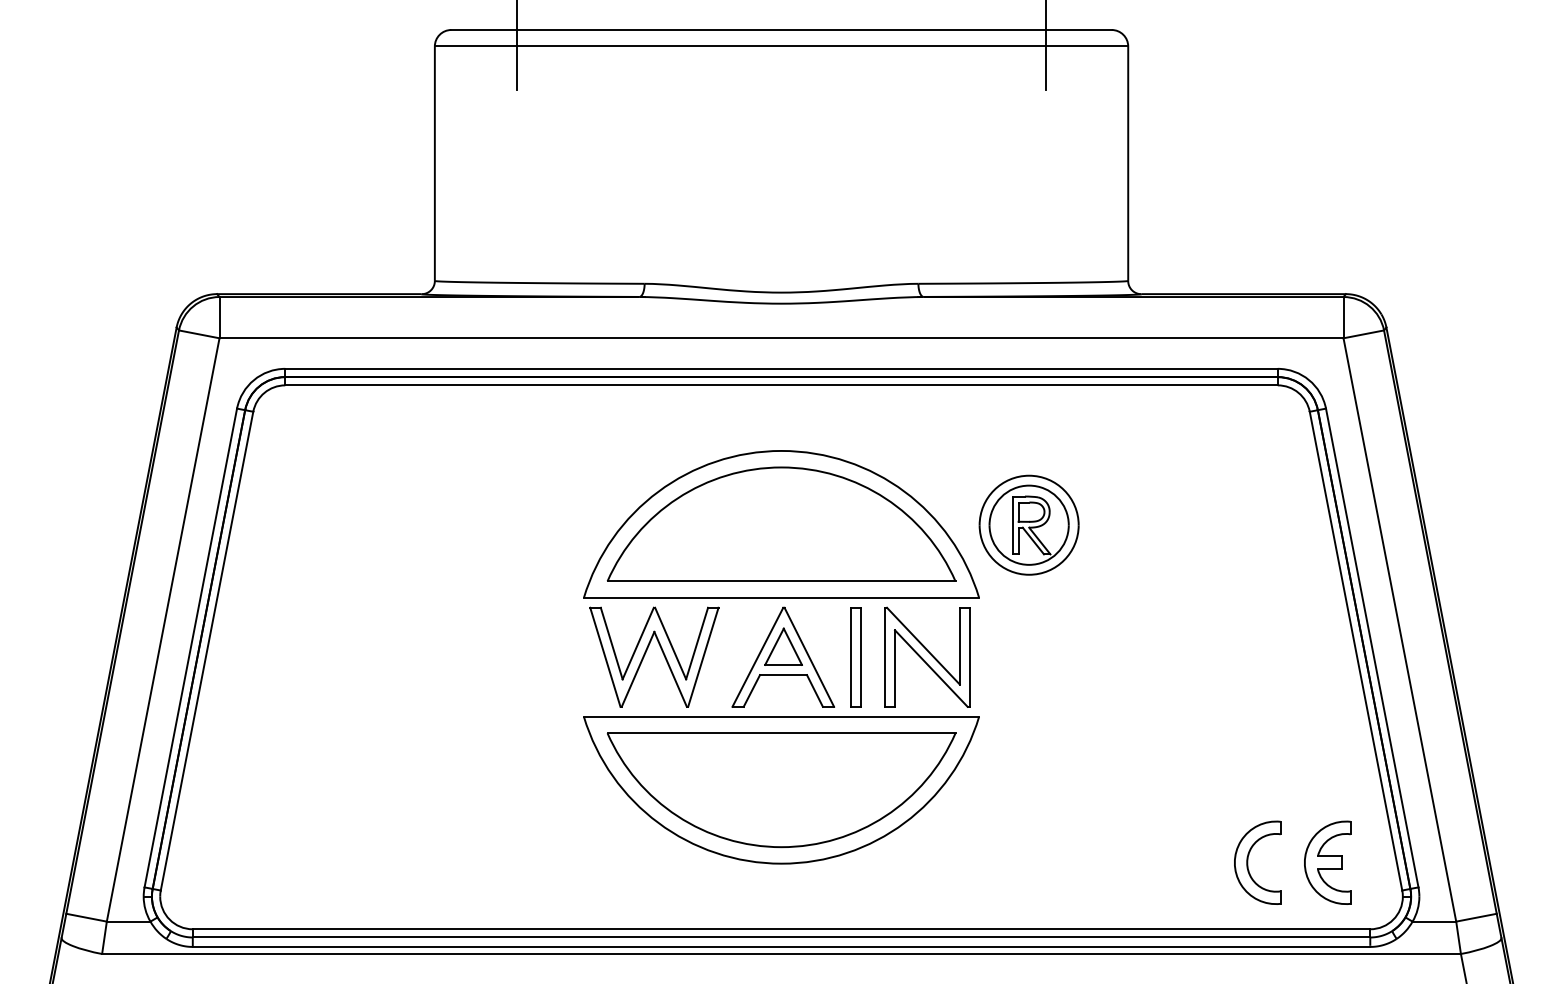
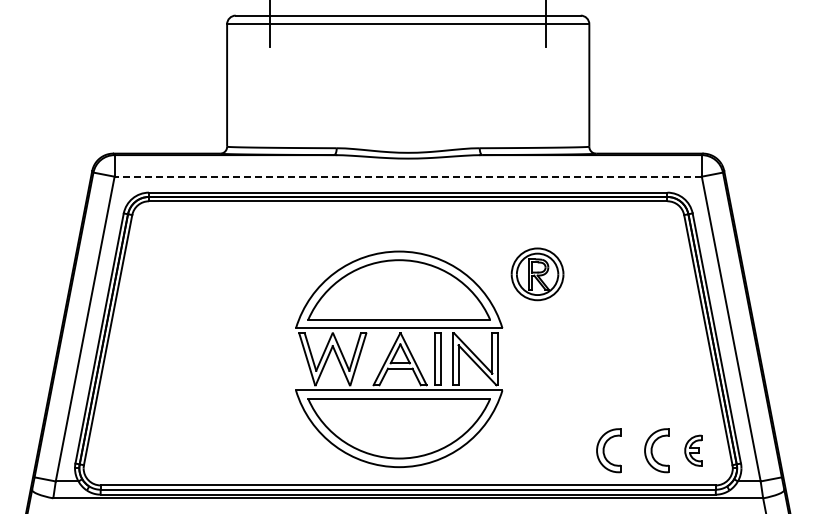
line: (782, 337) -> (408, 176), solid -> dashed
part: (782, 657) -> (399, 359), moved
part: (1164, 862) -> (608, 450), added
part: (1327, 862) -> (693, 450), size x0.7

